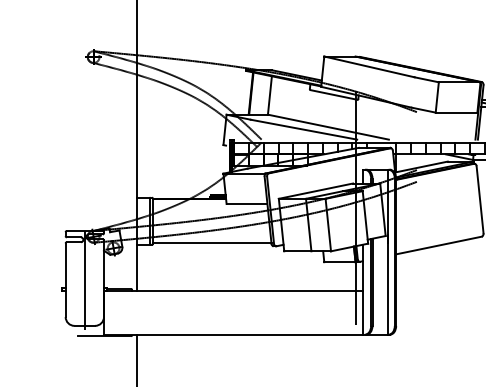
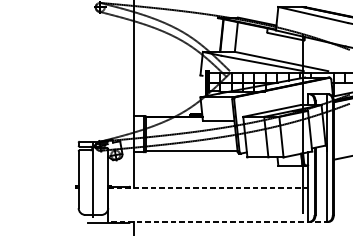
line: (233, 290) -> (208, 187), solid -> dashed
line: (246, 334) -> (218, 221), solid -> dashed

